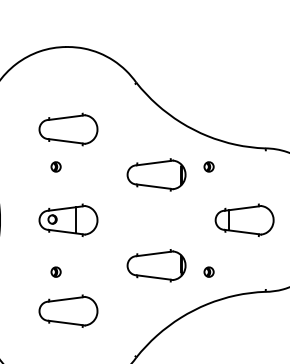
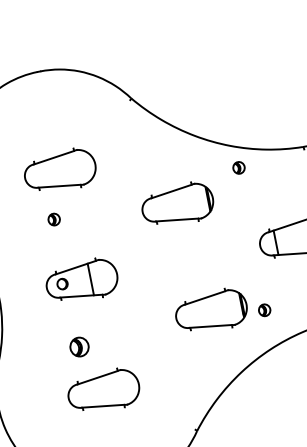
part: (208, 166) -> (238, 167), moved
part: (156, 265) -> (211, 311), moved
part: (55, 271) -> (78, 346), size x1.6

